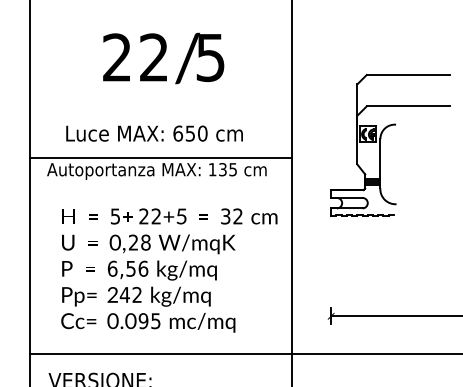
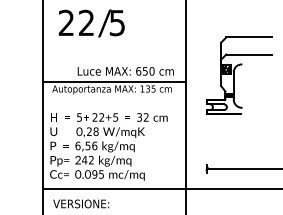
text: (163, 58) -> (91, 23), moved
text: (153, 133) -> (125, 71), moved
text: (168, 269) -> (108, 146), moved

